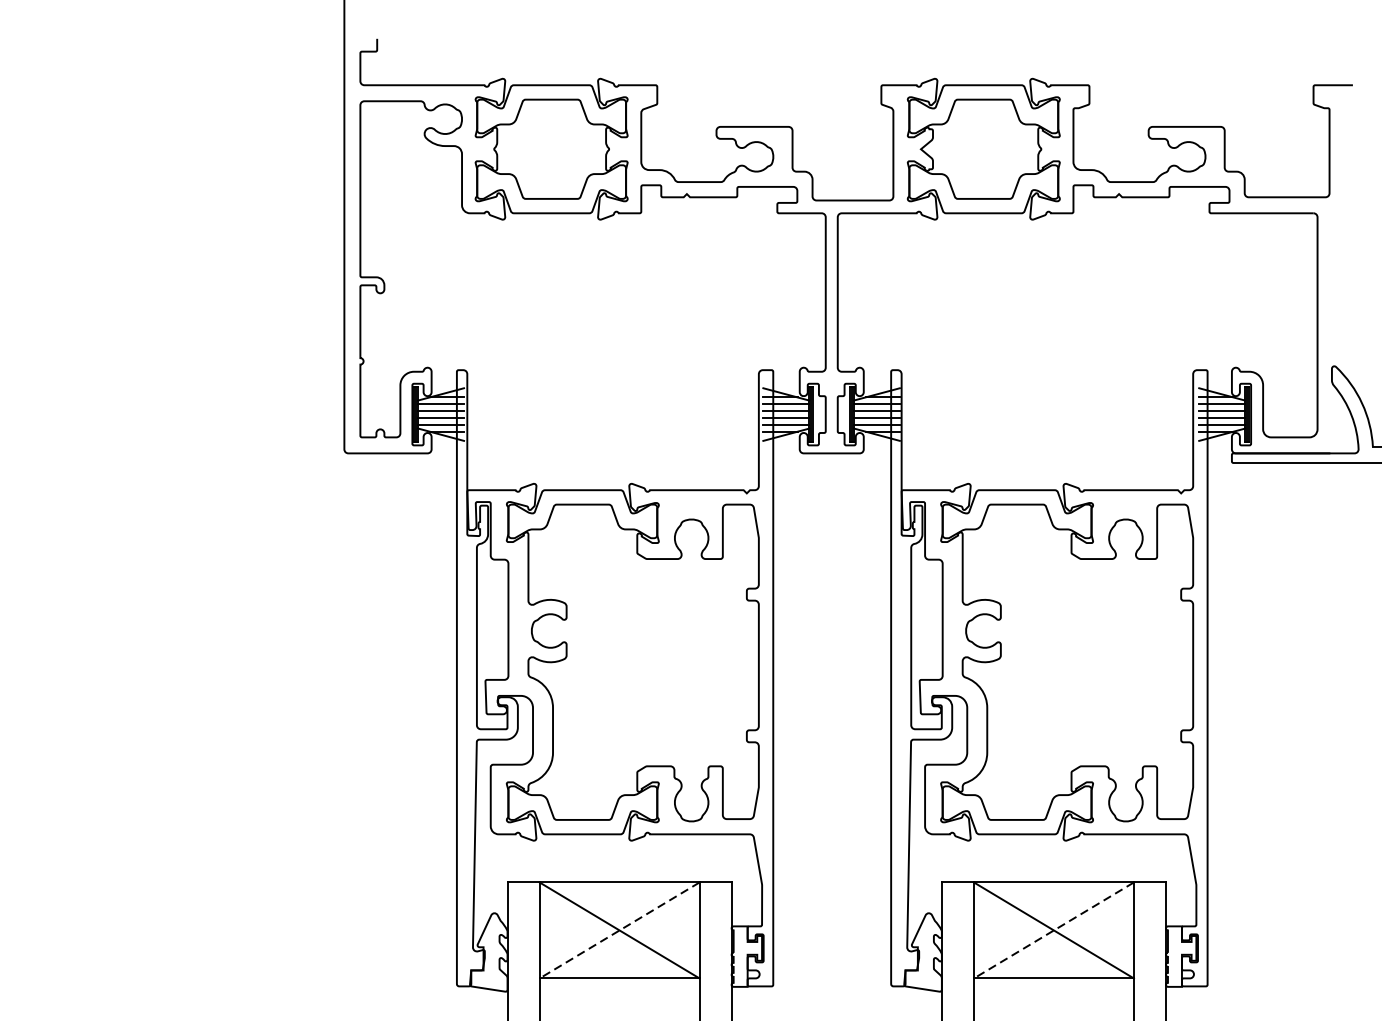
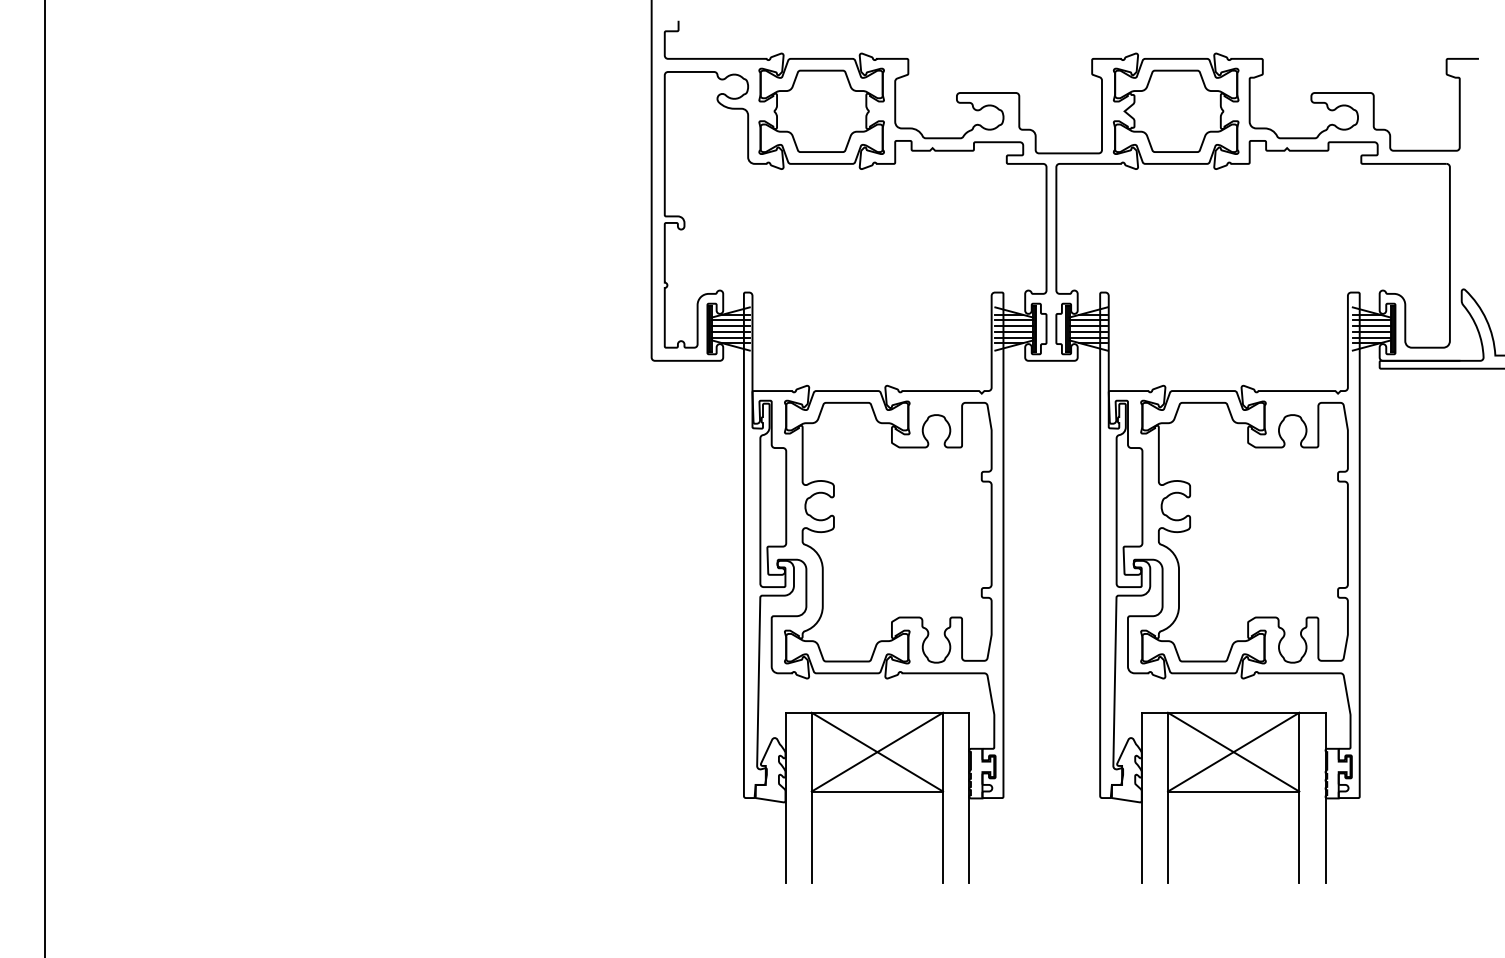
line: (619, 930) -> (877, 752), dashed -> solid
line: (1053, 930) -> (1233, 752), dashed -> solid

